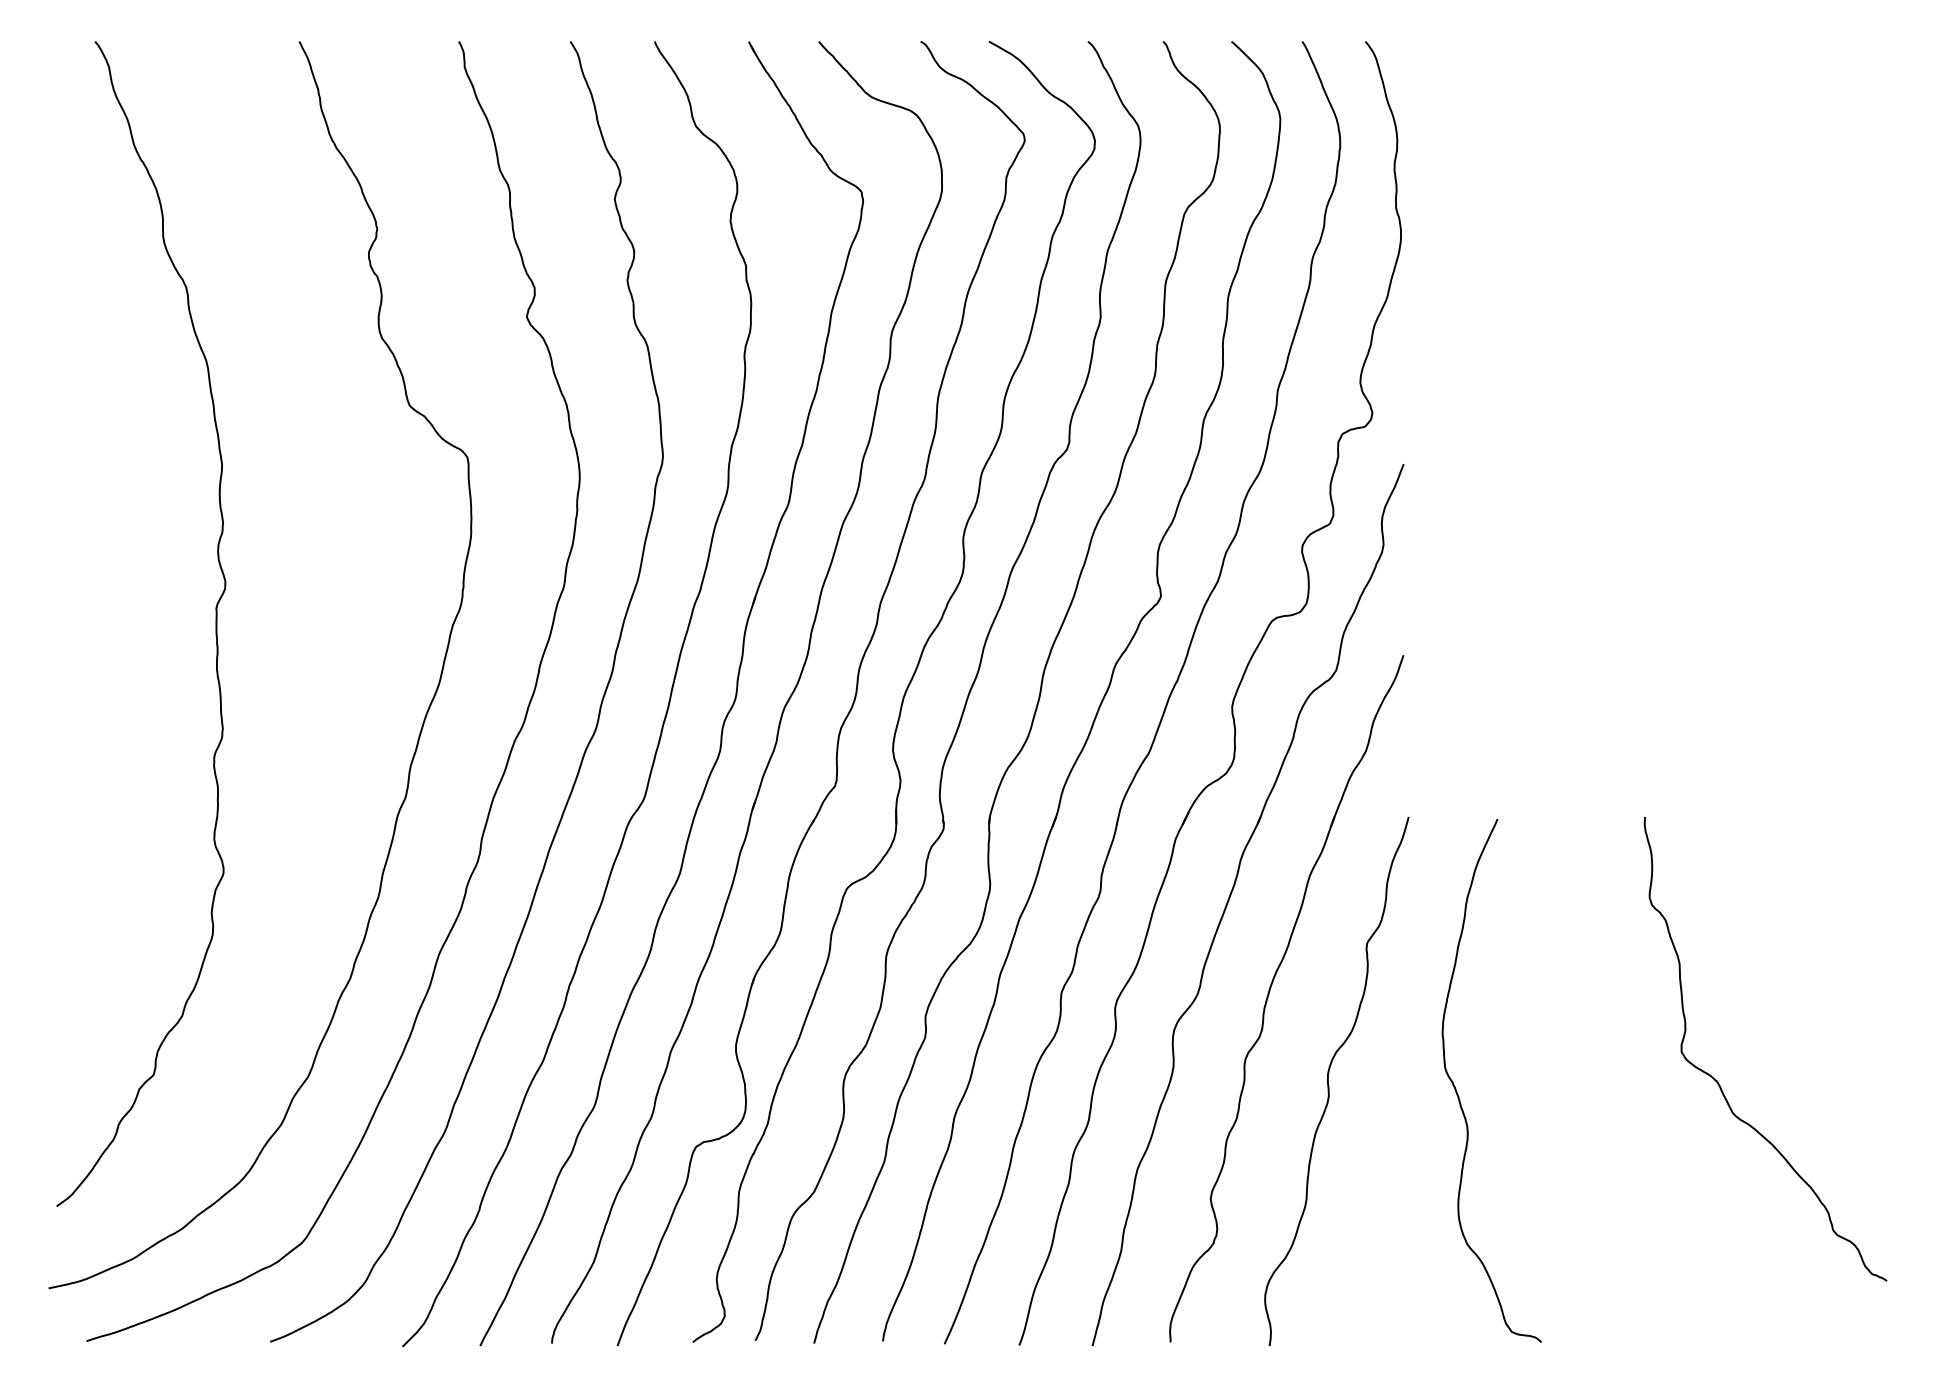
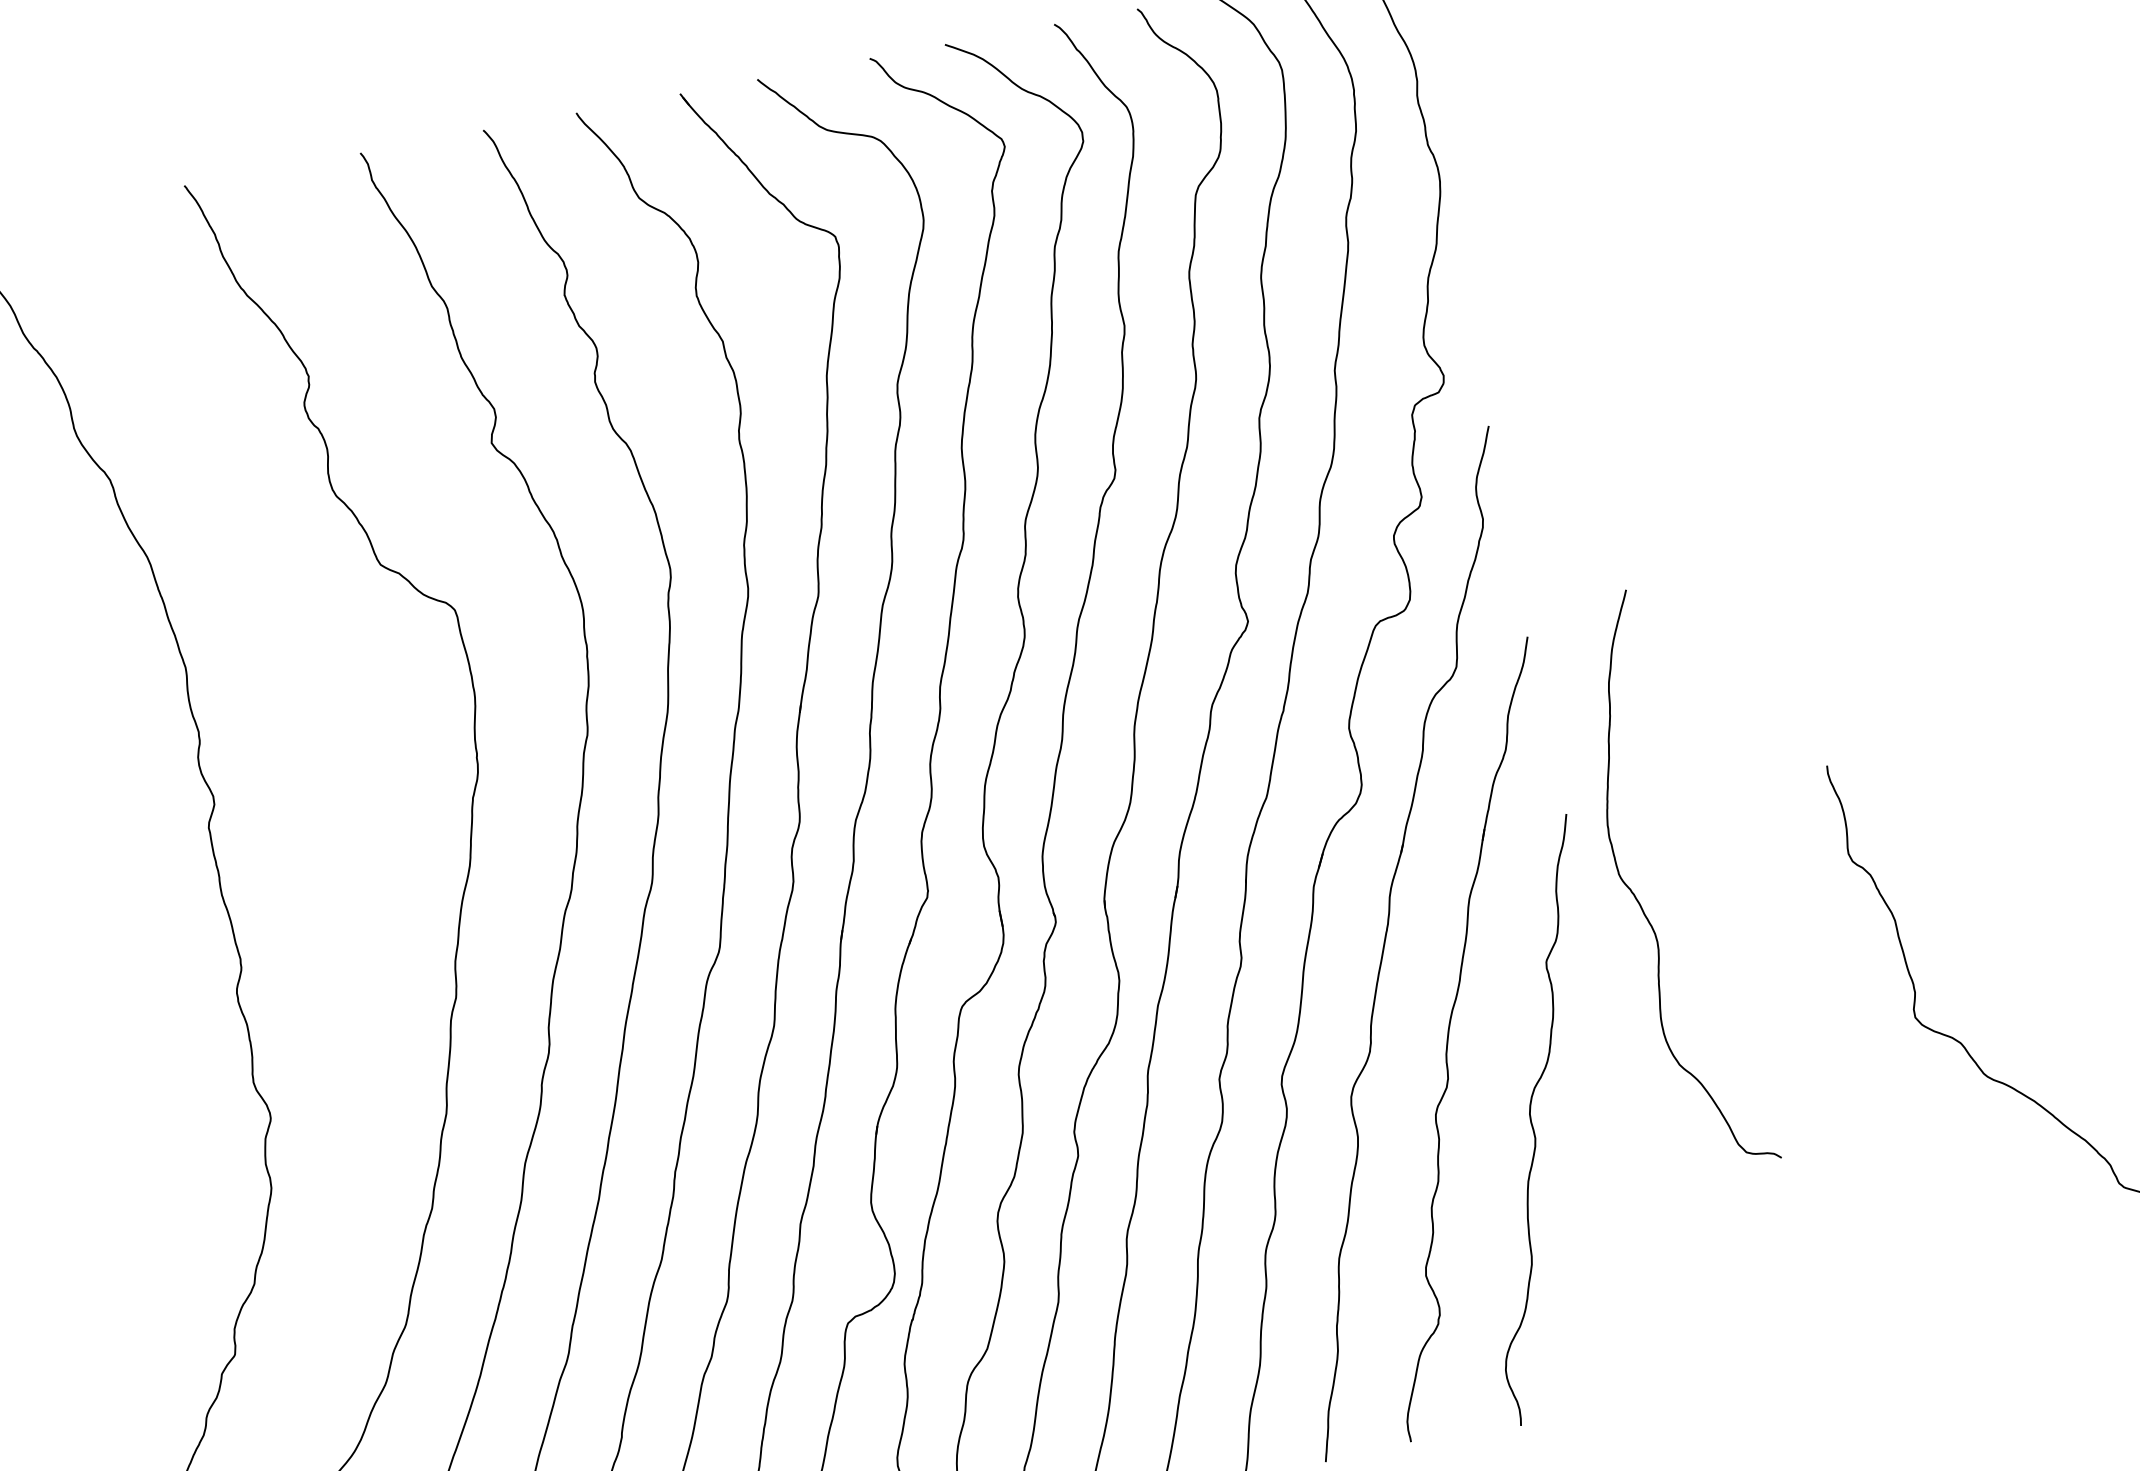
curve: (1457, 1091) -> (1637, 898), moved

